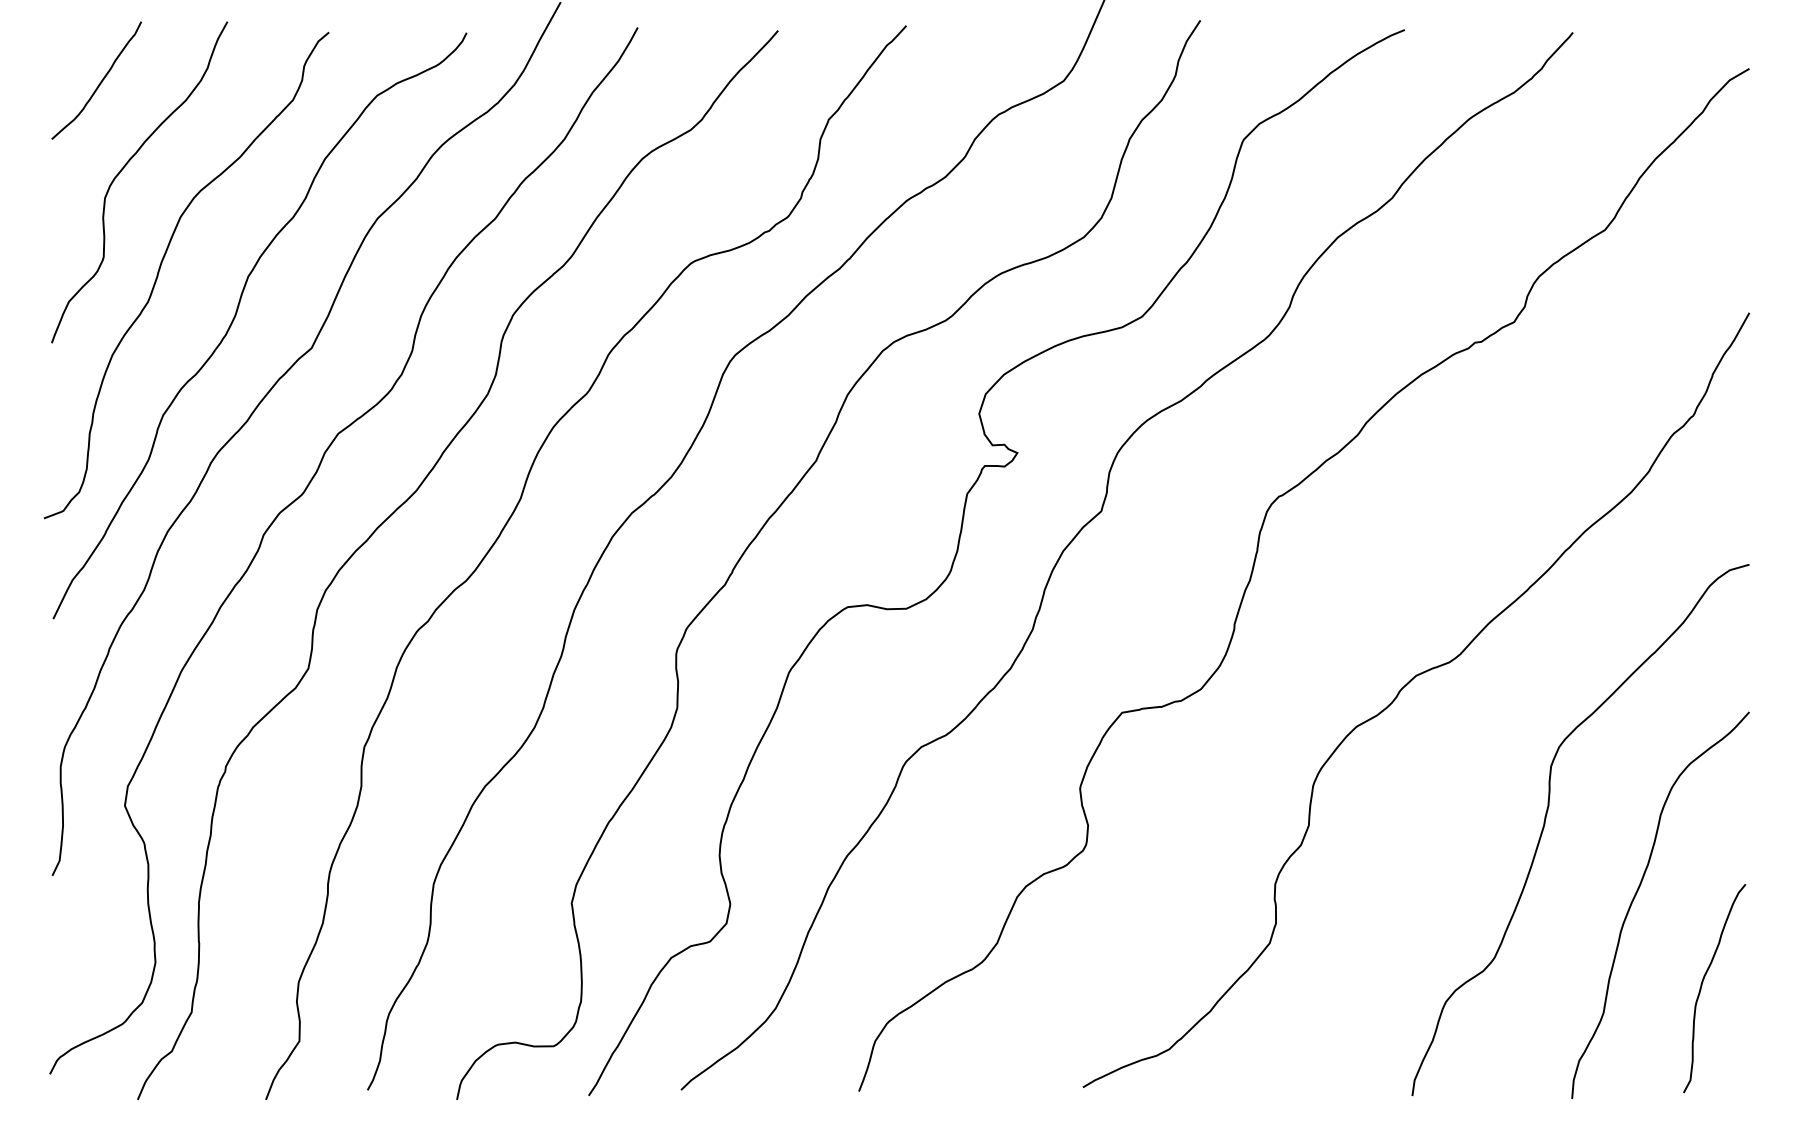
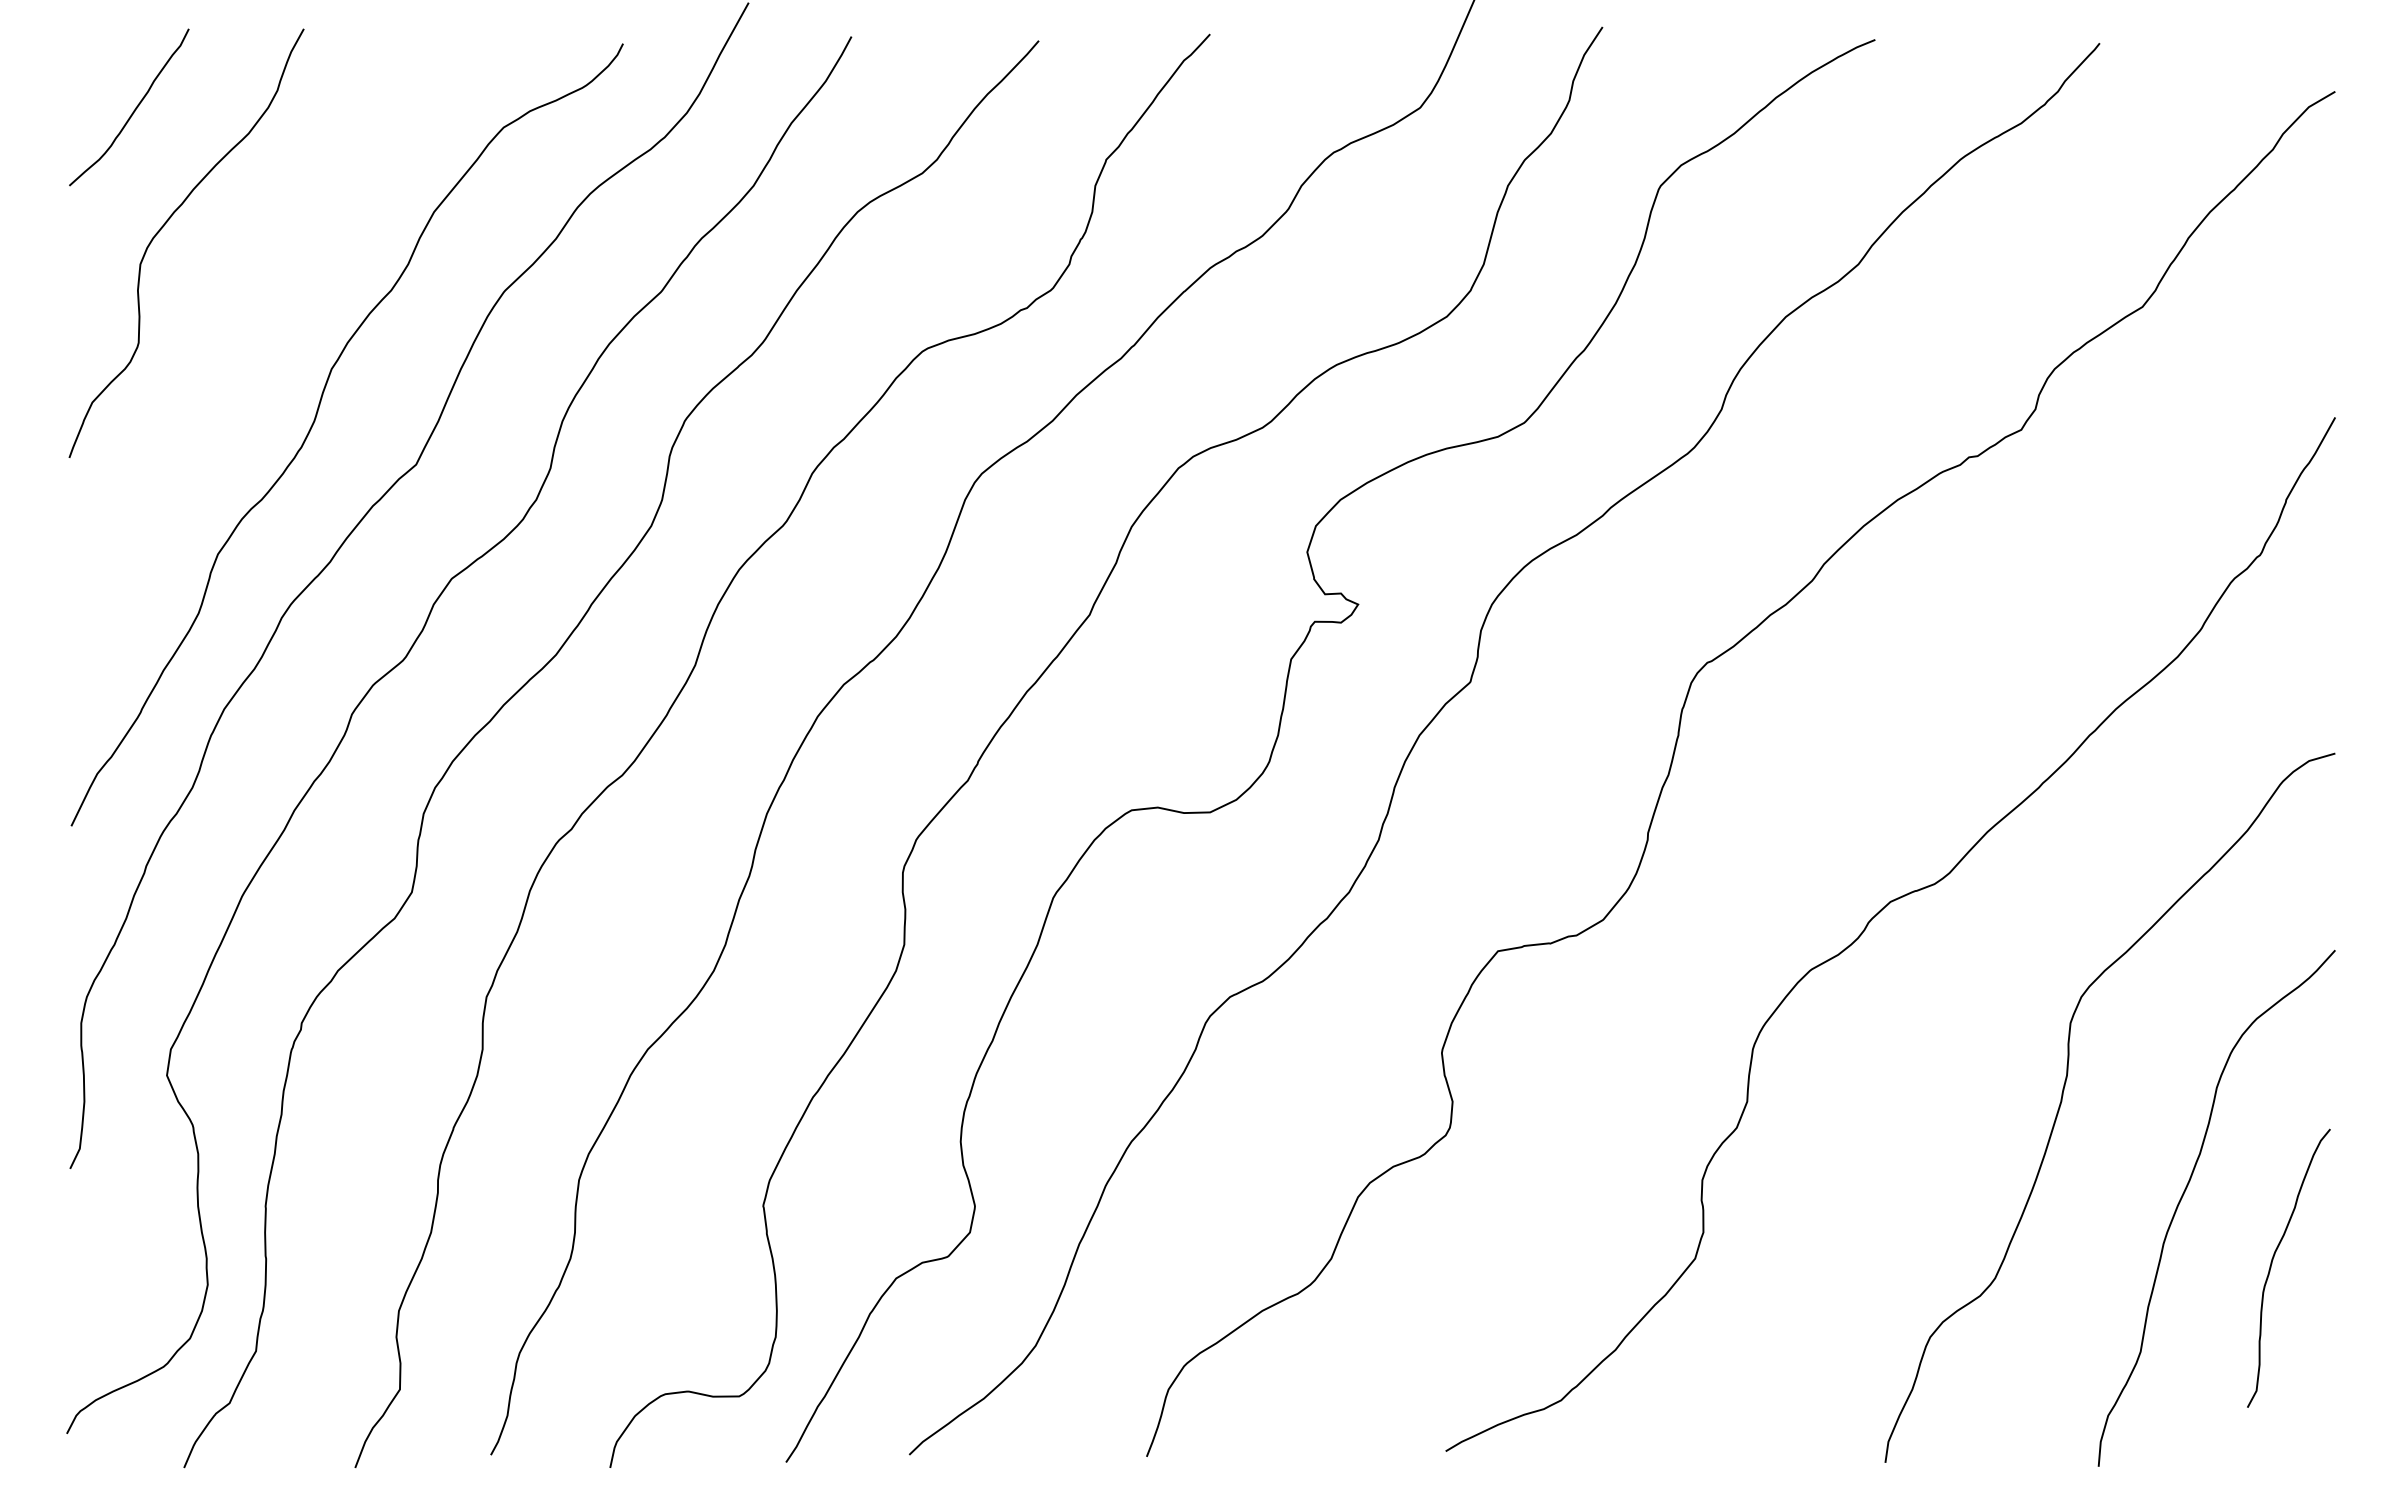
curve: (161, 266) -> (215, 355), removed
curve: (1702, 985) -> (2272, 1264), moved

